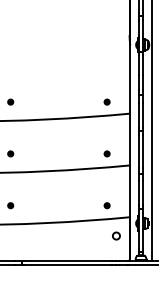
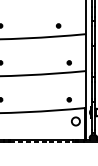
part: (106, 101) -> (58, 25), moved
circle: (116, 235) -> (75, 121), size x1.6
line: (68, 265) -> (41, 142), solid -> dashed

